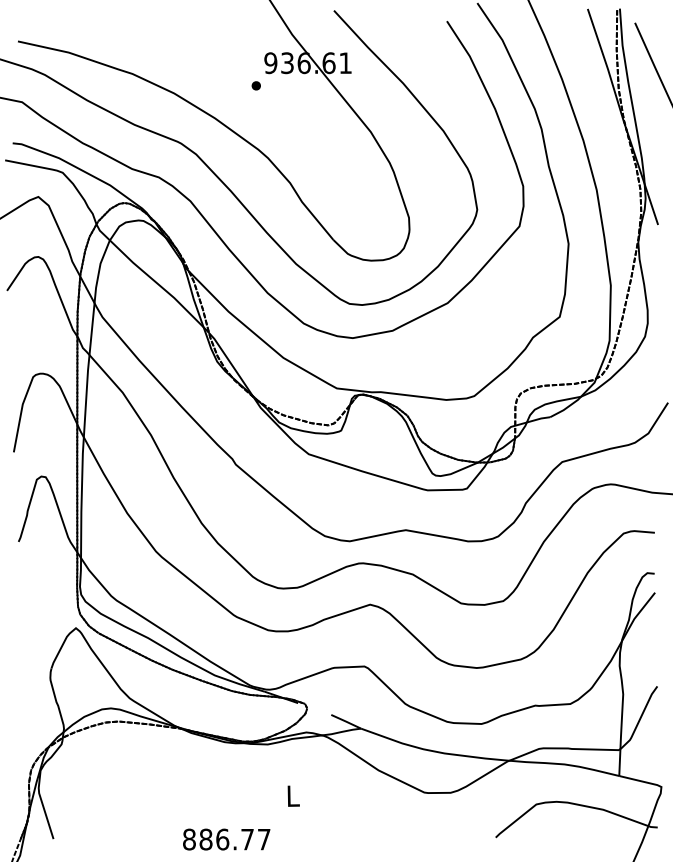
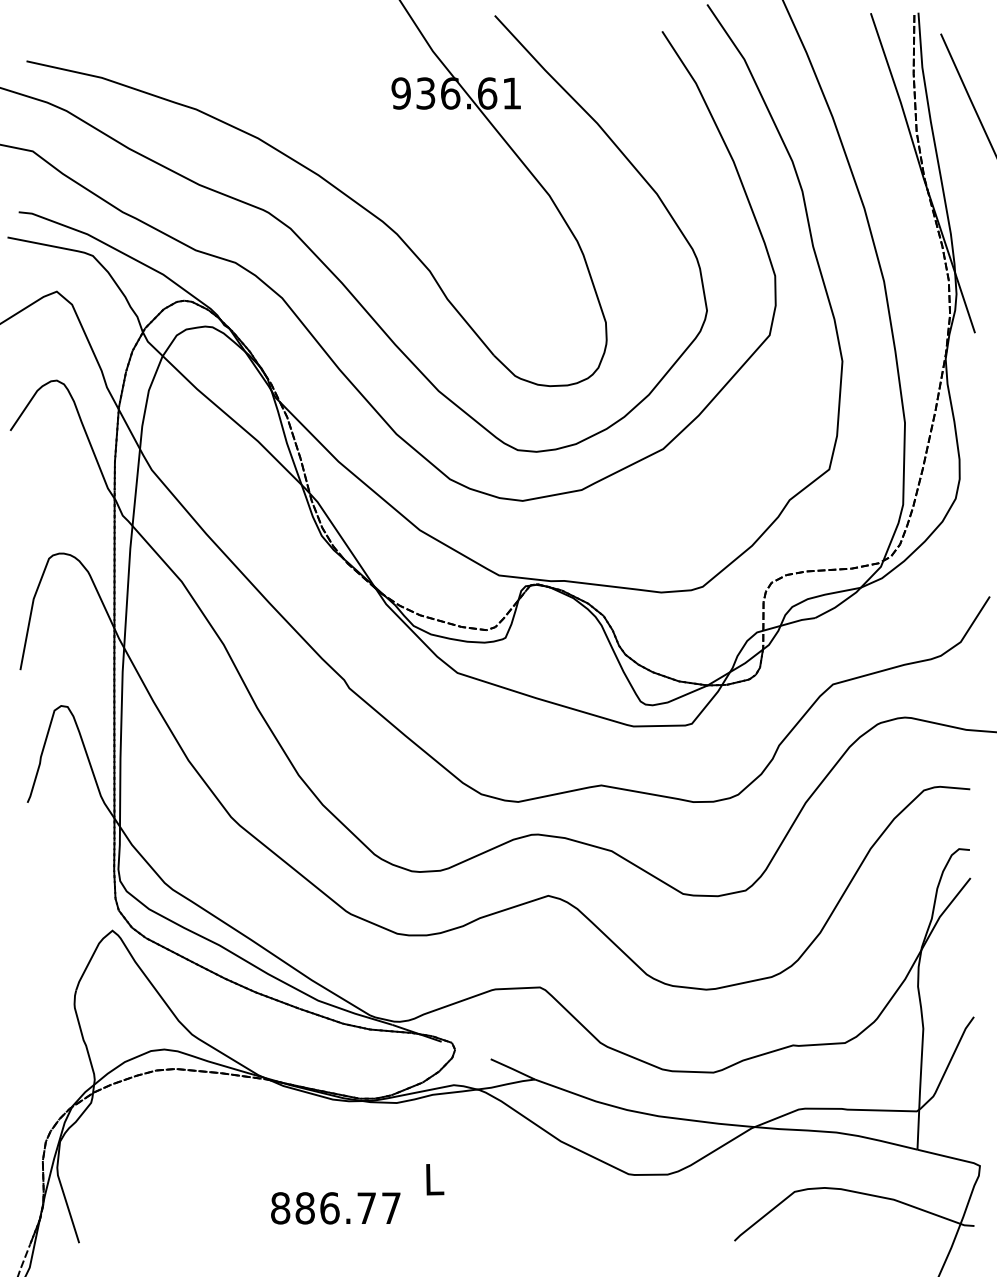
part: (255, 85) -> (378, 126), removed
text: (226, 839) -> (335, 1208), moved

